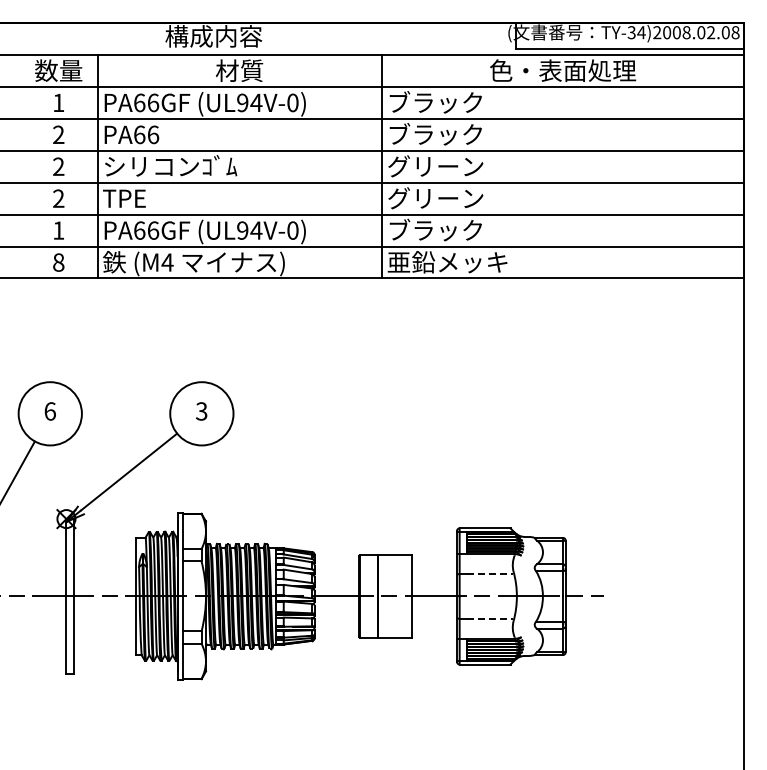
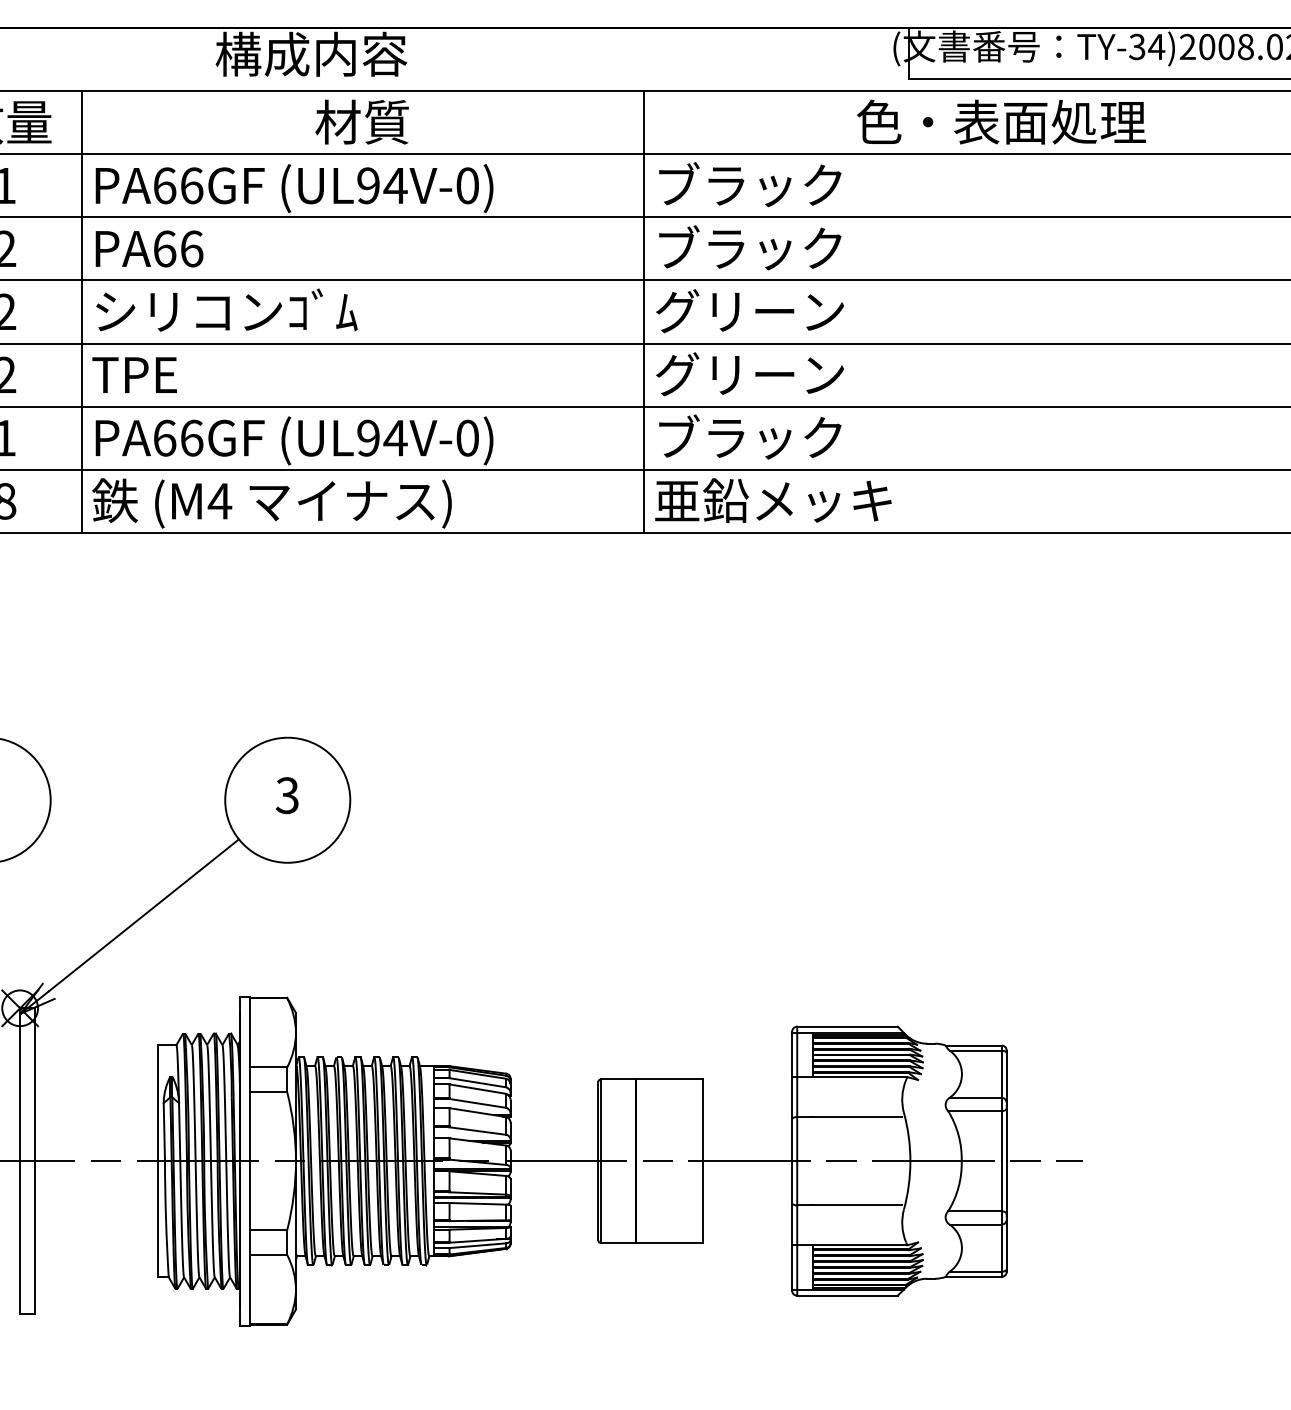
line: (490, 574) -> (858, 1117), dashed -> solid
line: (490, 618) -> (858, 1204), dashed -> solid

